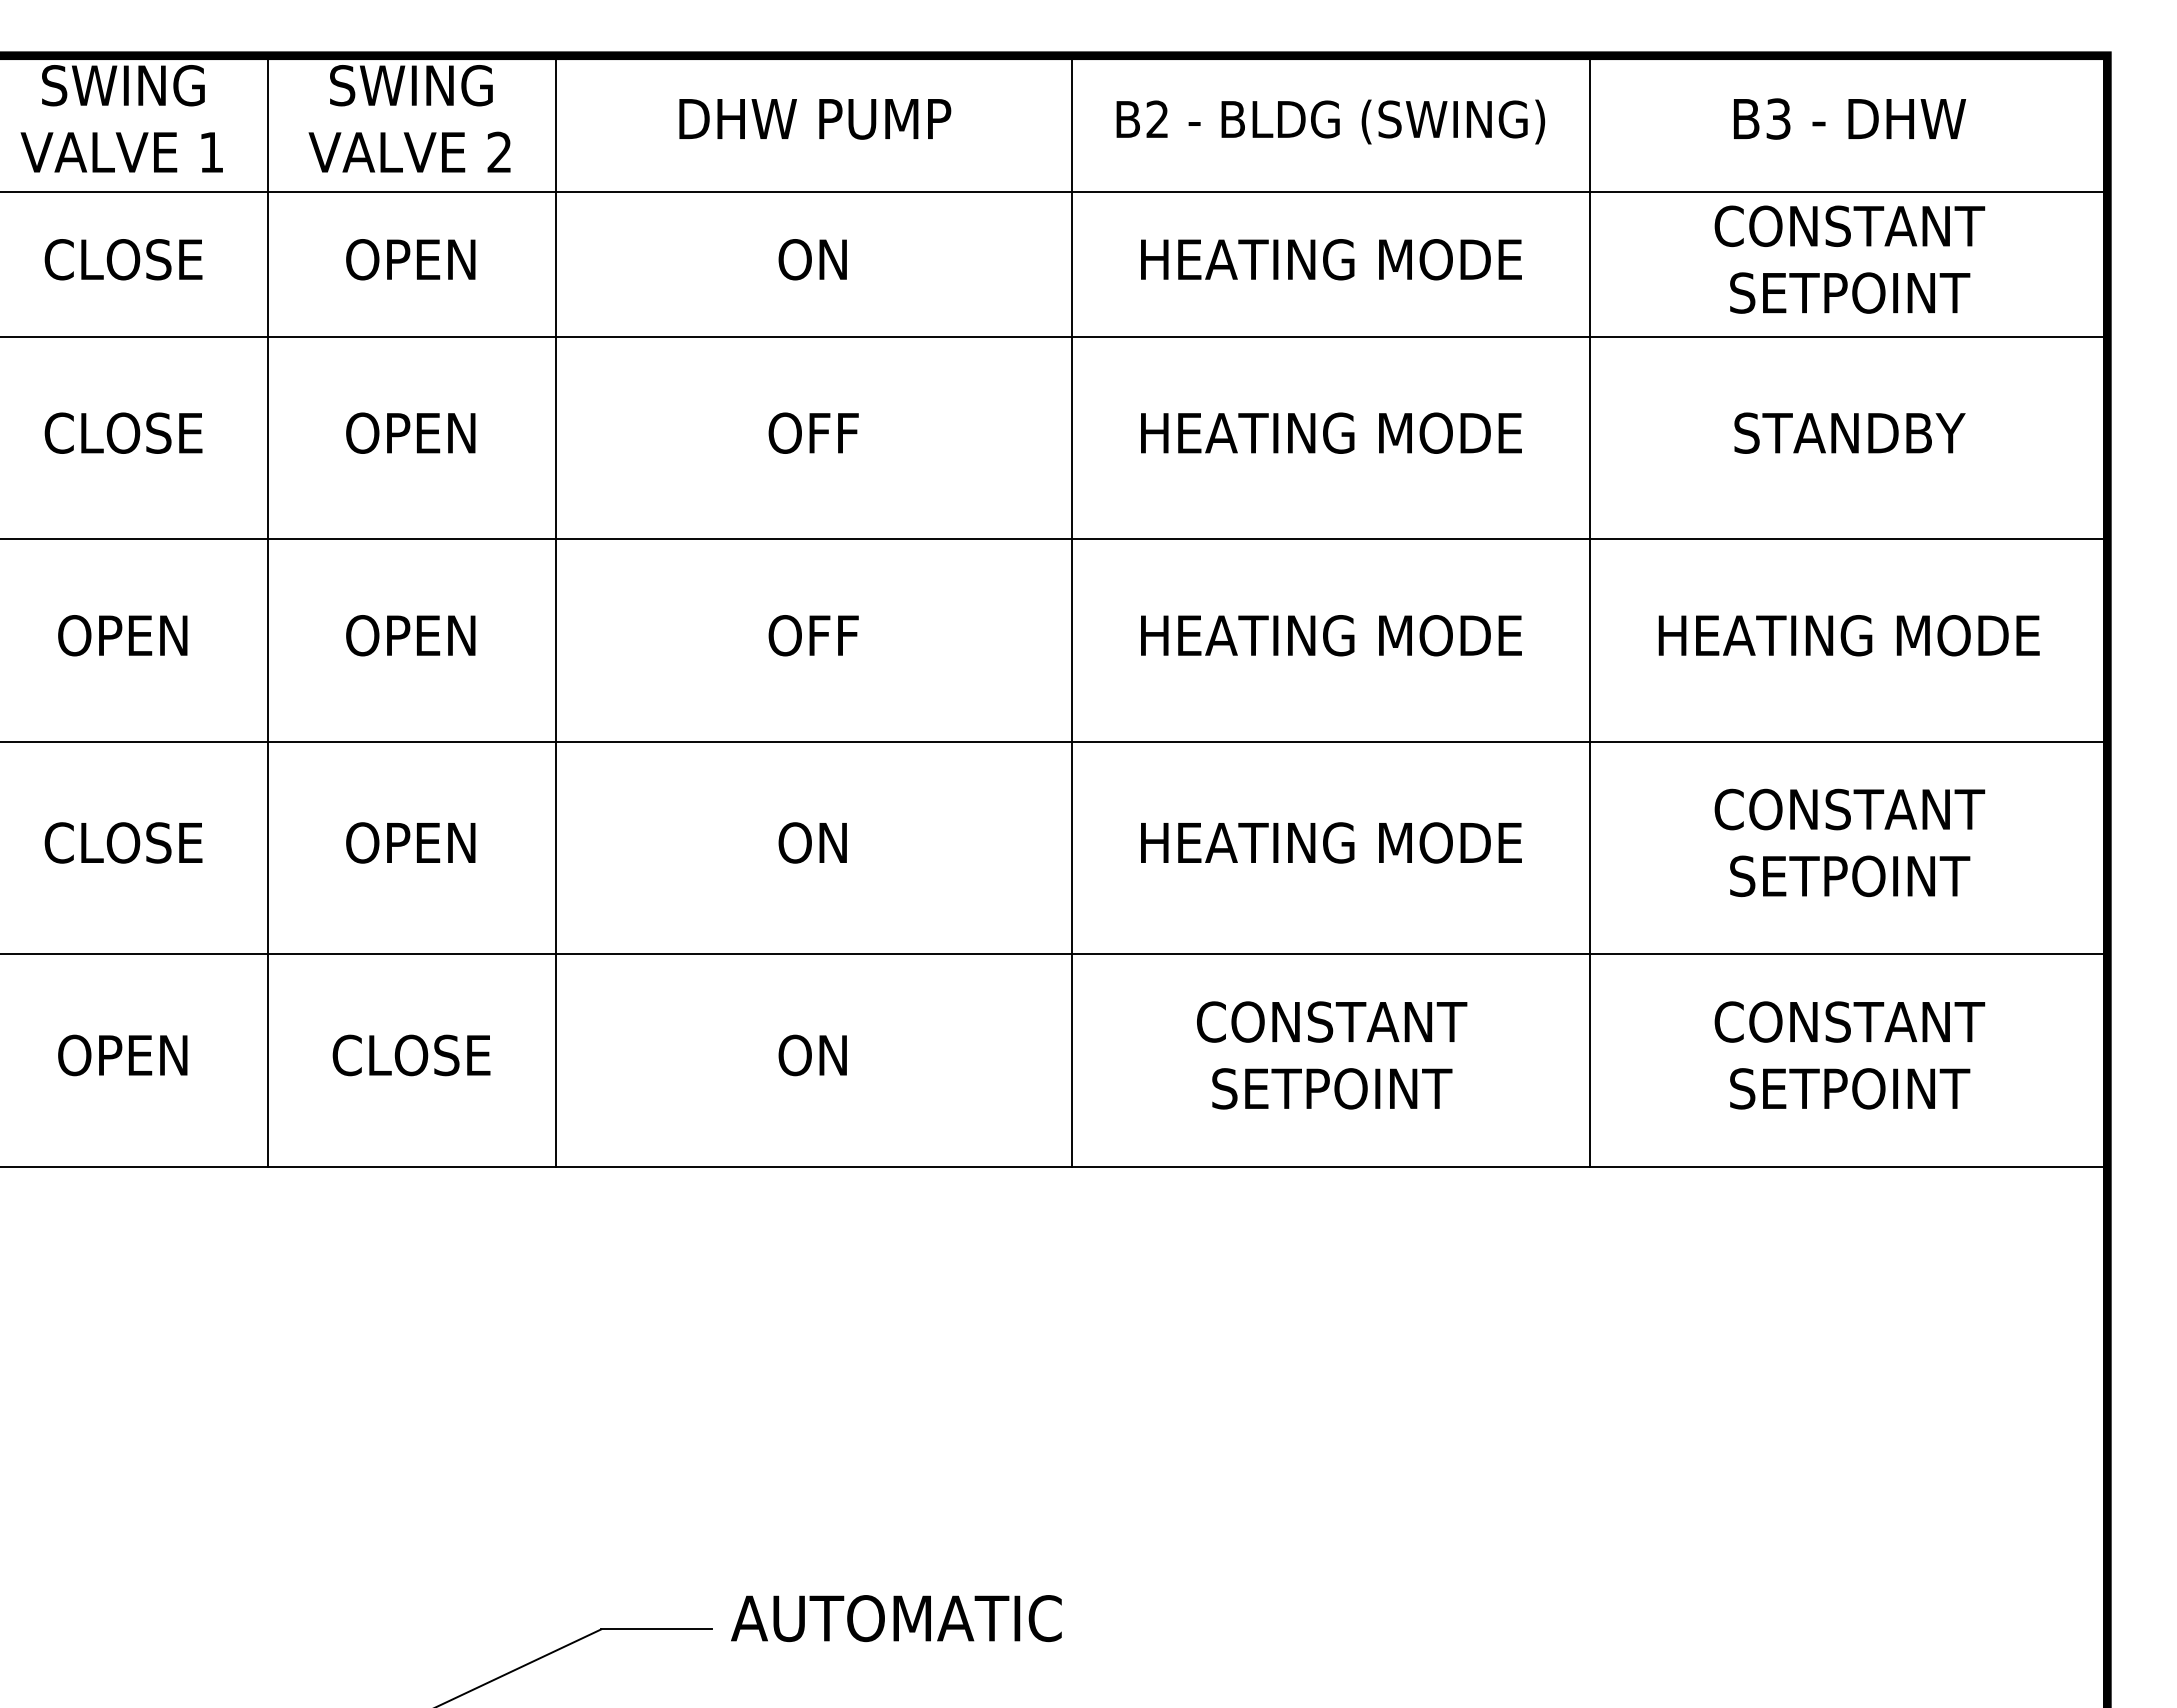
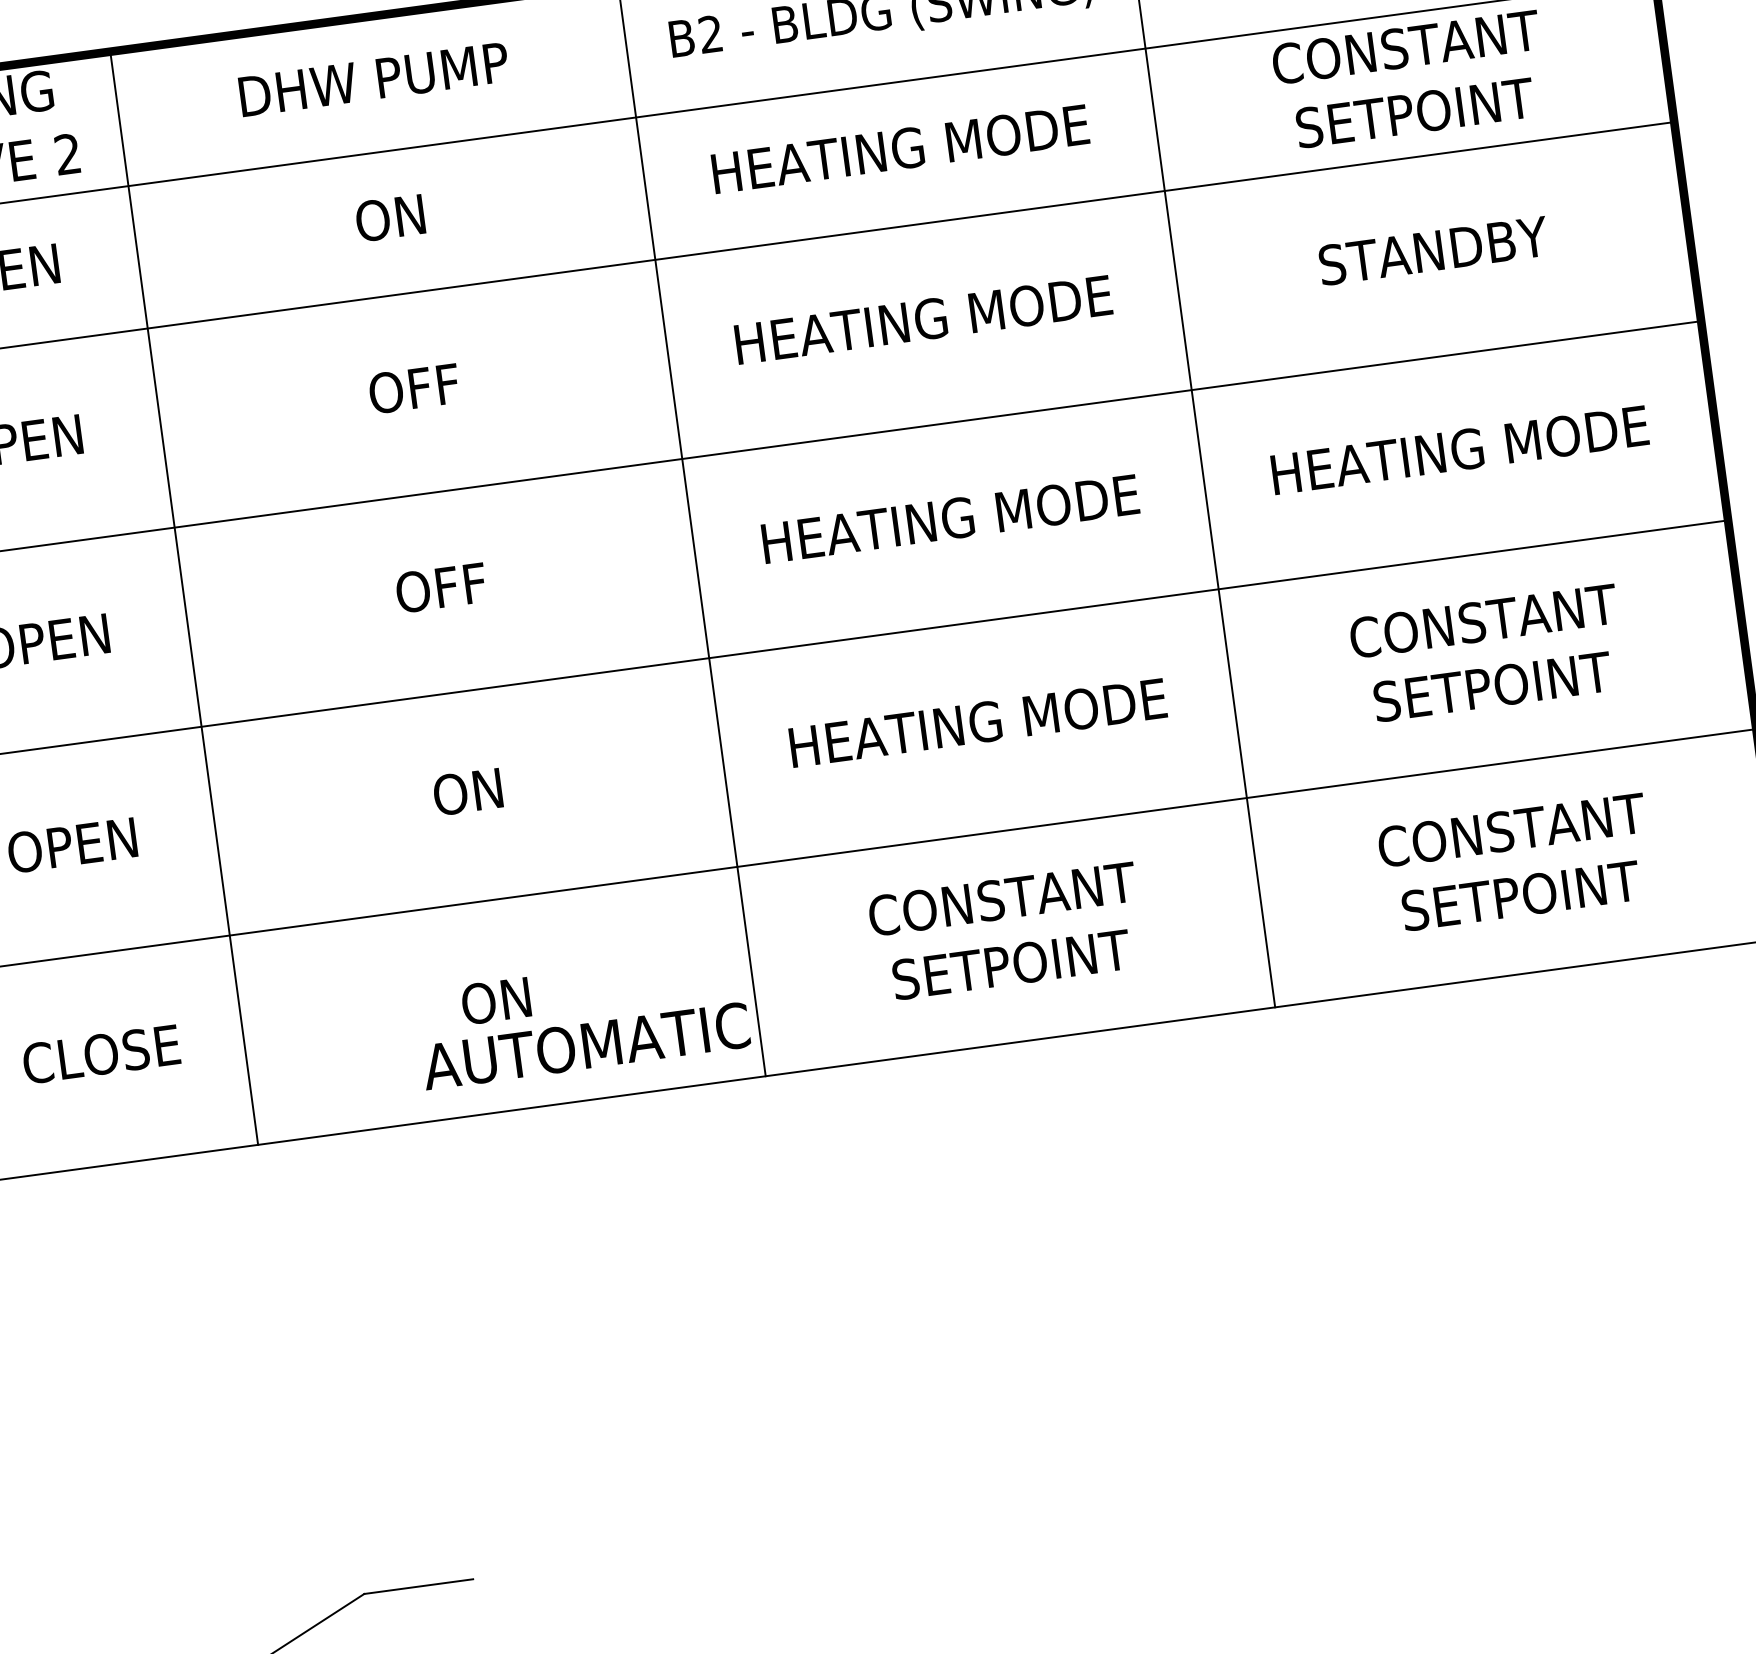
text: (896, 1618) -> (586, 1046), moved

